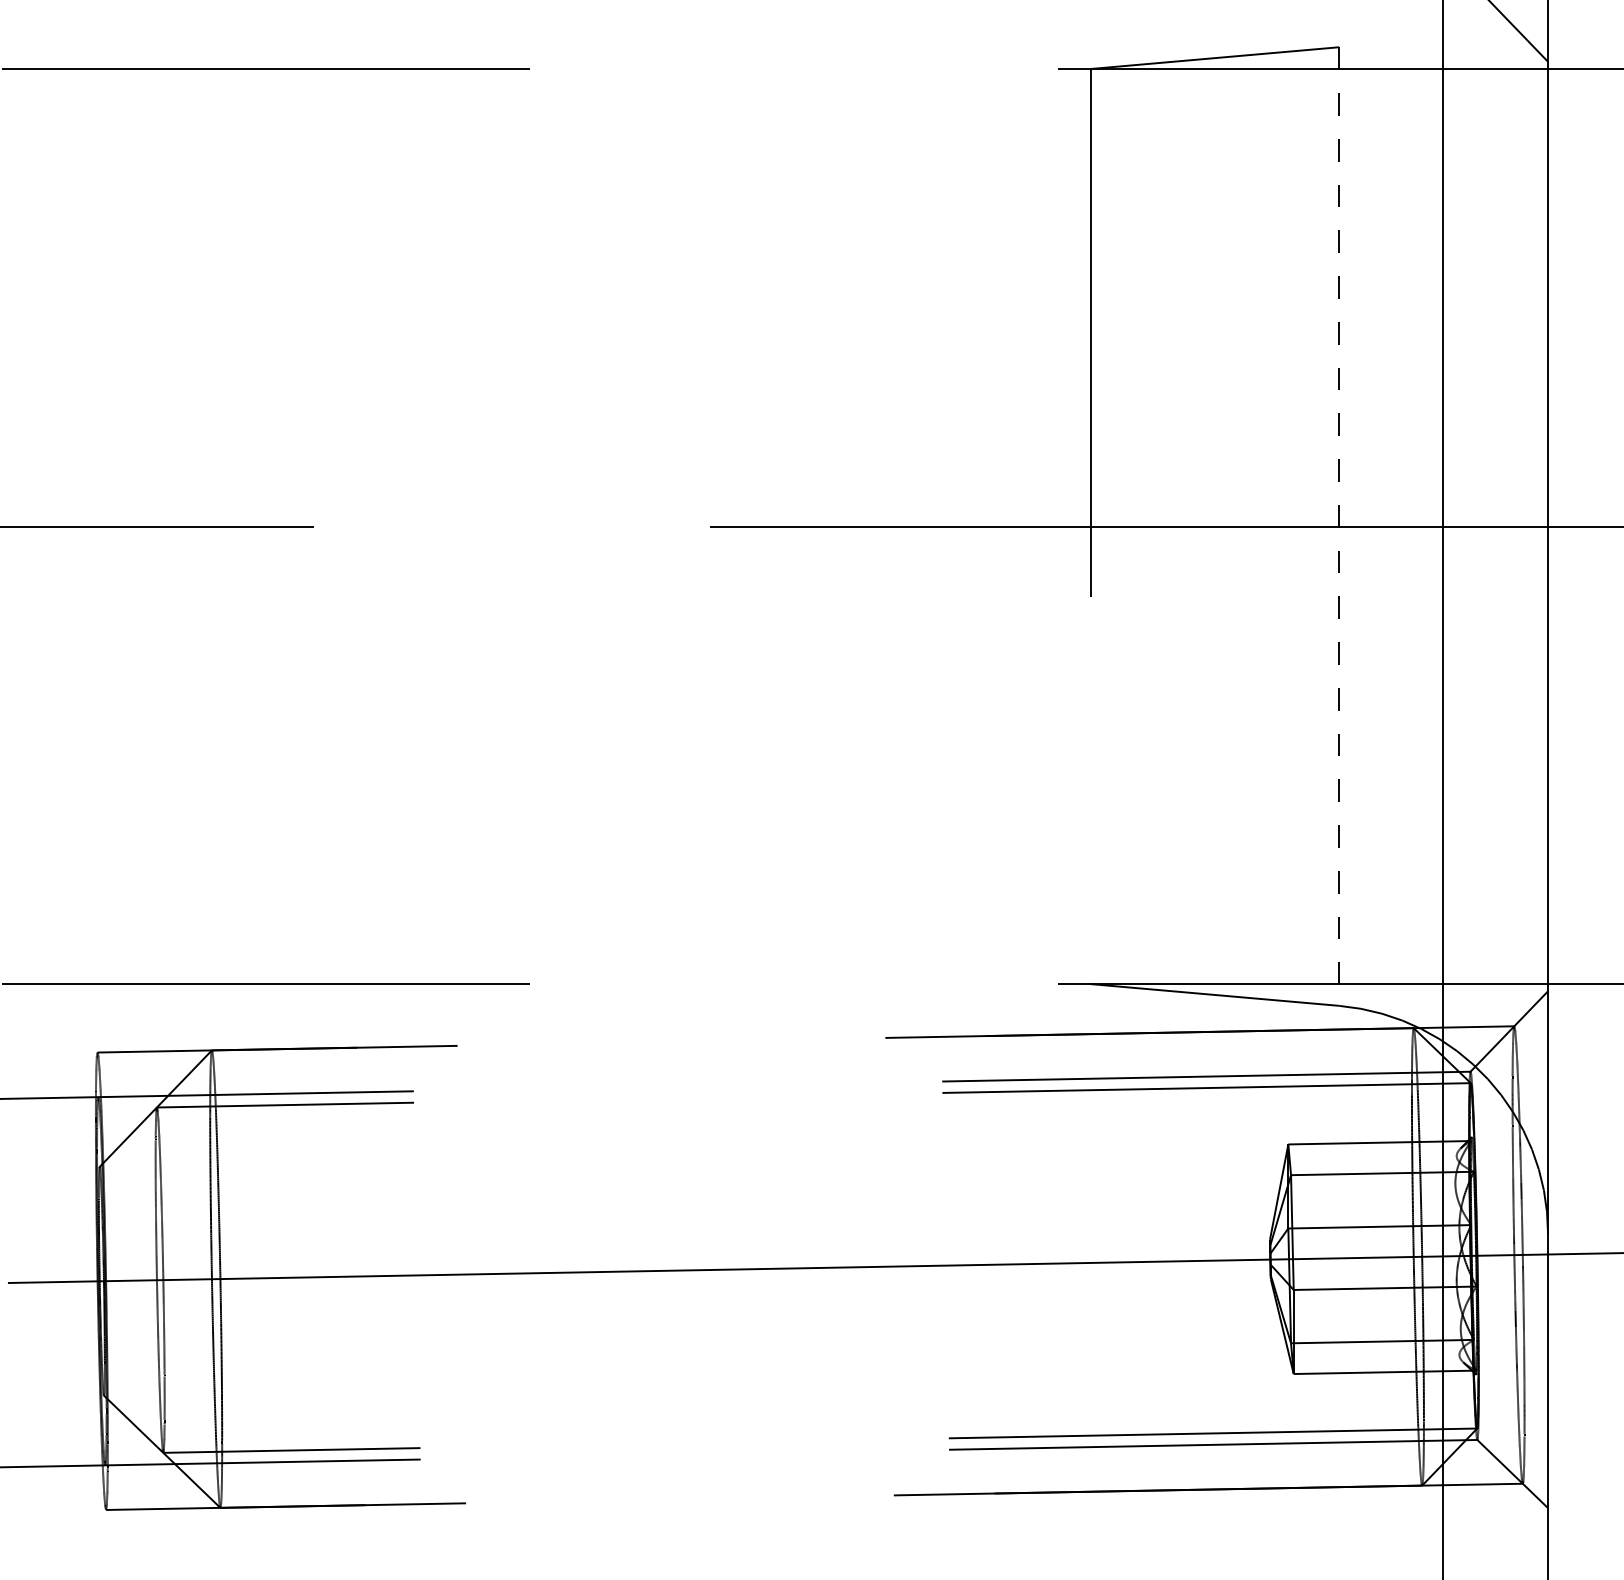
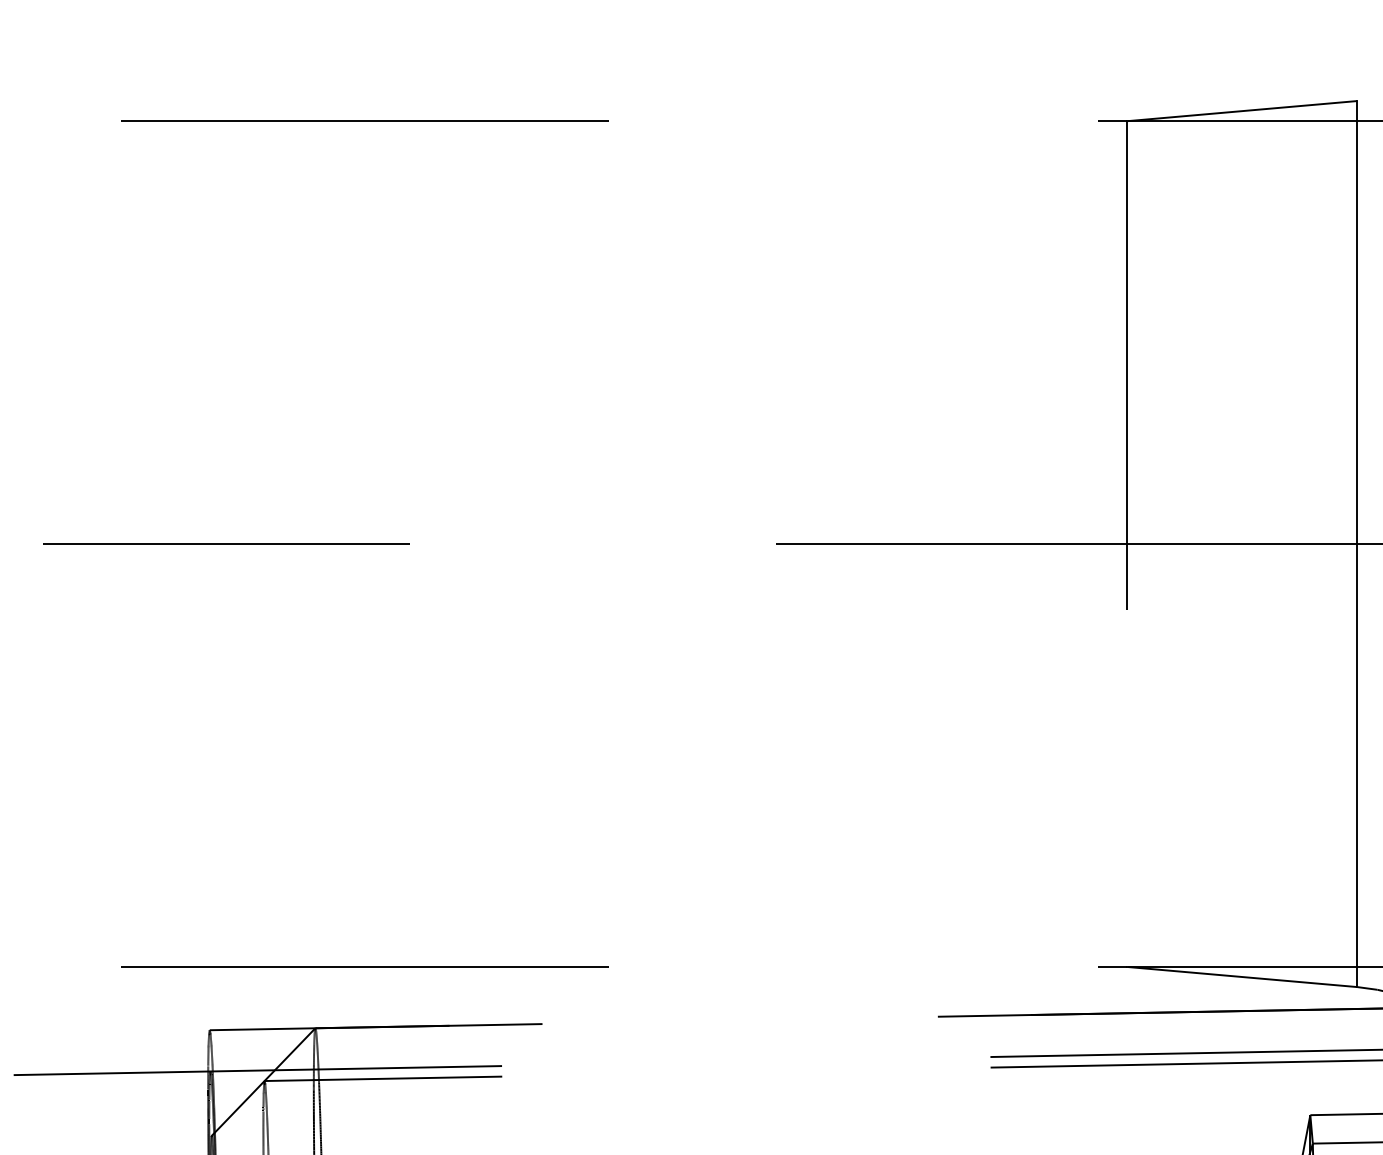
line: (1339, 527) -> (1357, 544), dashed -> solid

